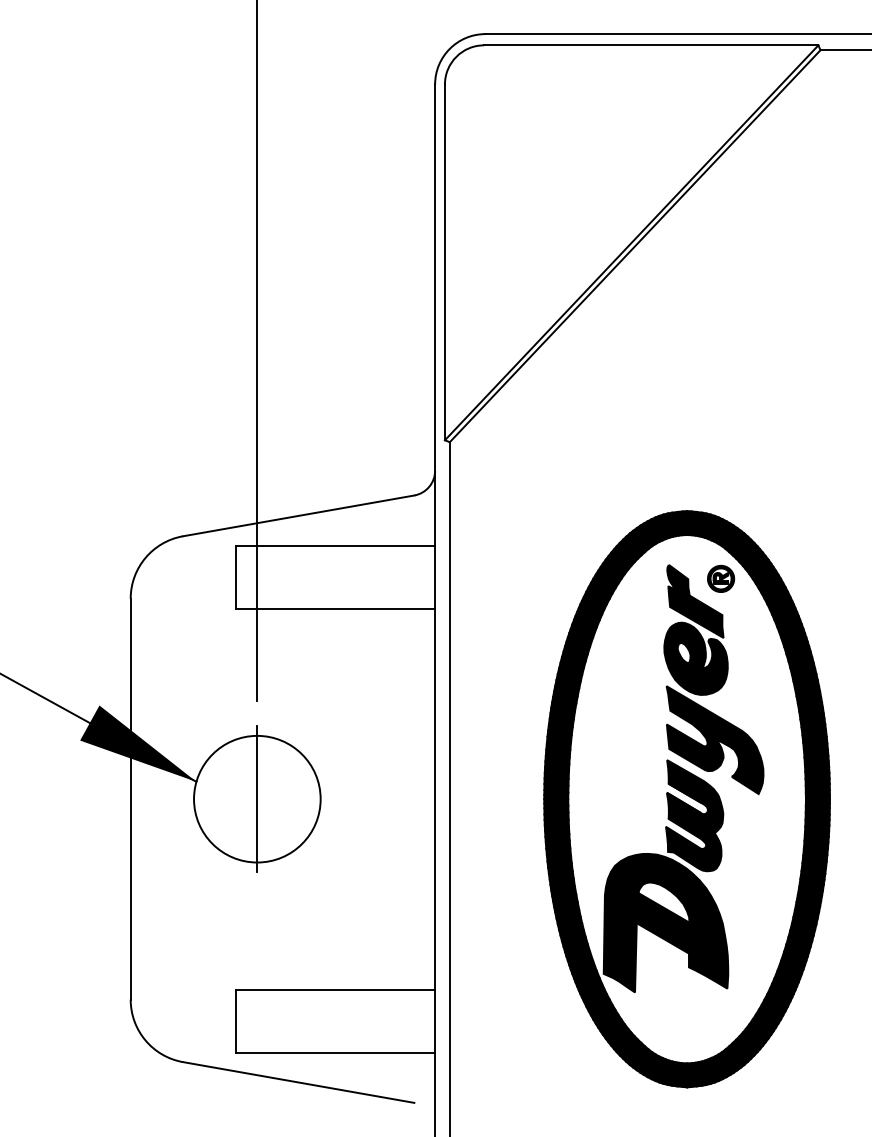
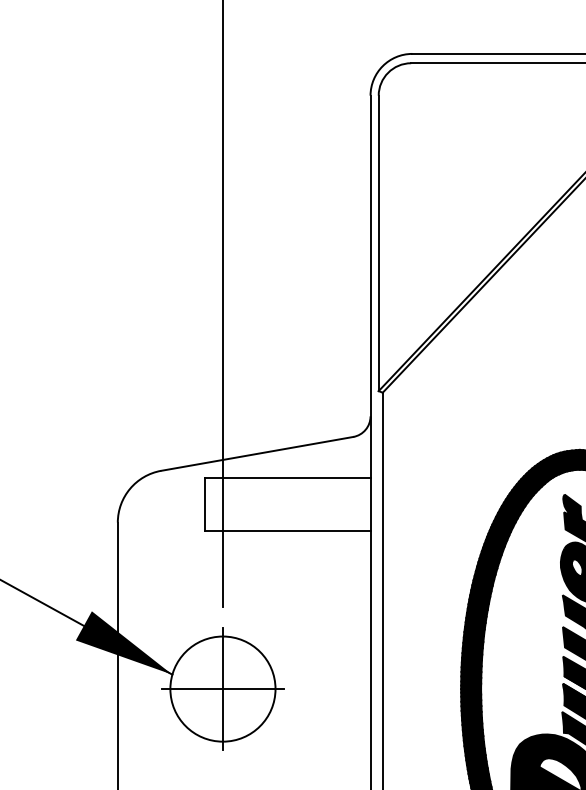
line: (257, 799) -> (223, 689), added

